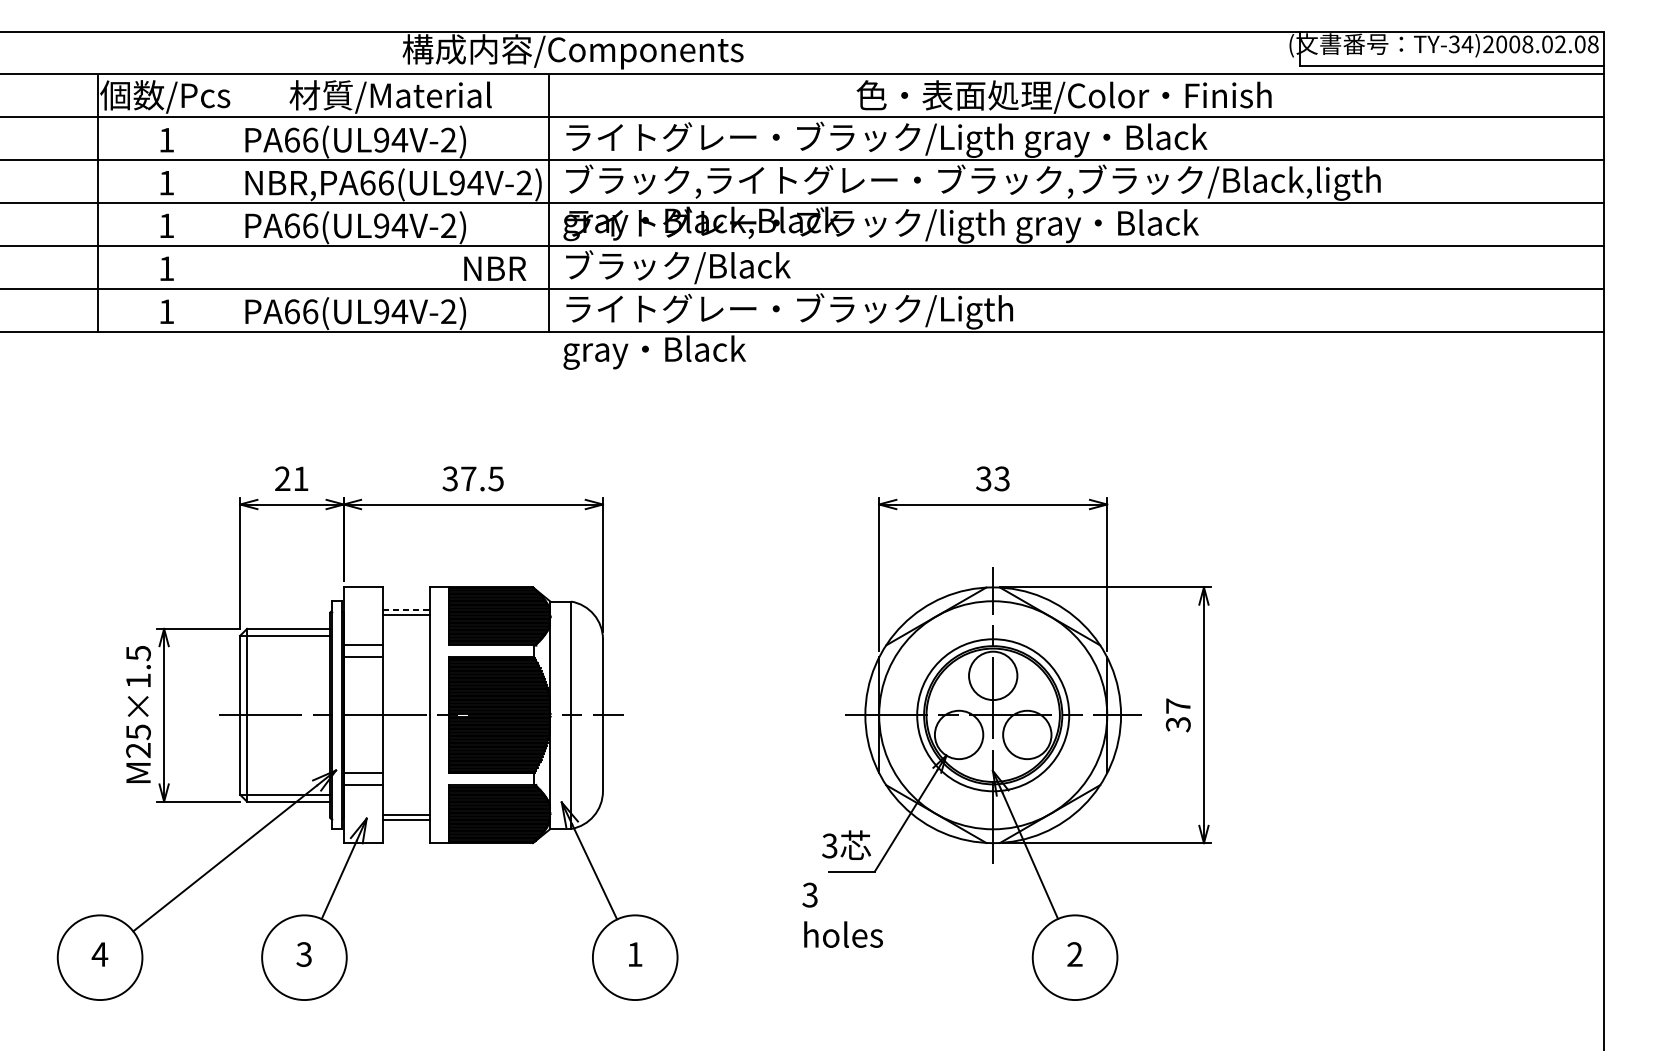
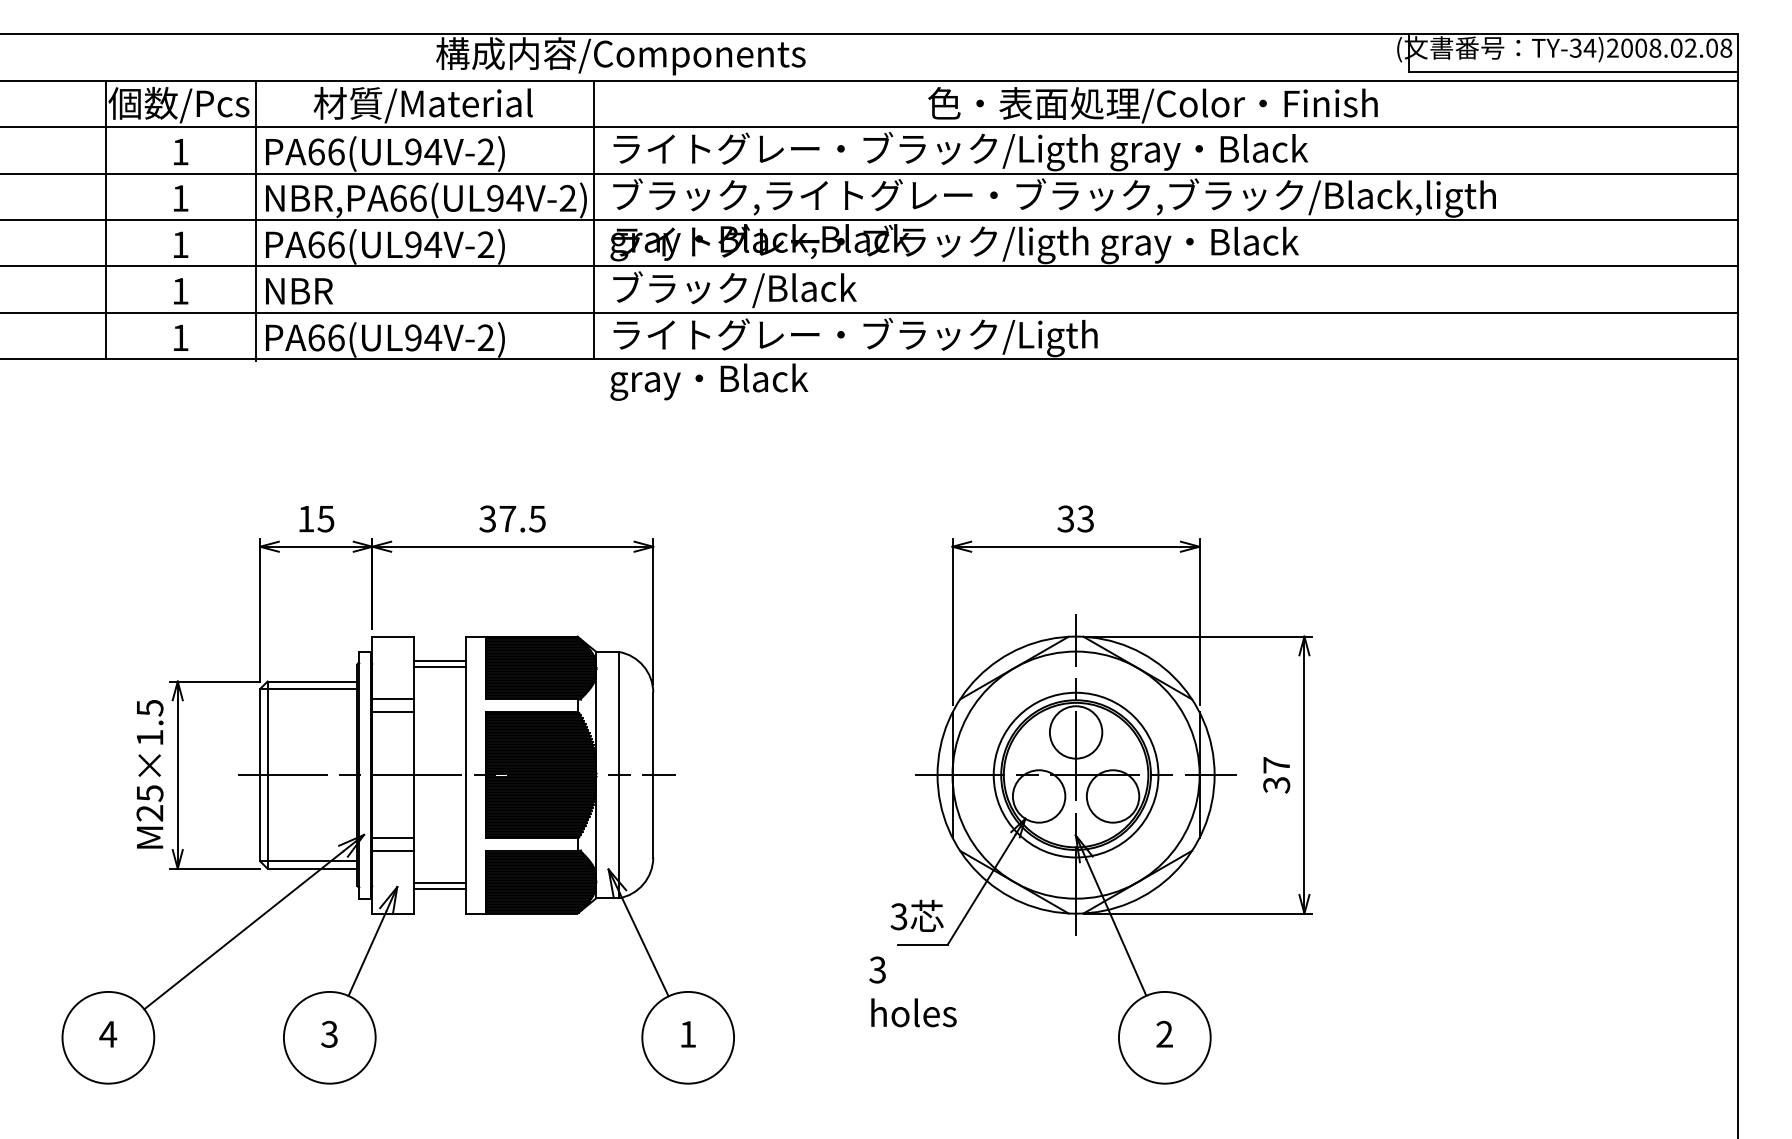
line: (235, 204) -> (255, 221), added
text: (495, 268) -> (299, 291), moved
text: (292, 478) -> (316, 518), 21 -> 15
line: (406, 610) -> (440, 661), dashed -> solid

